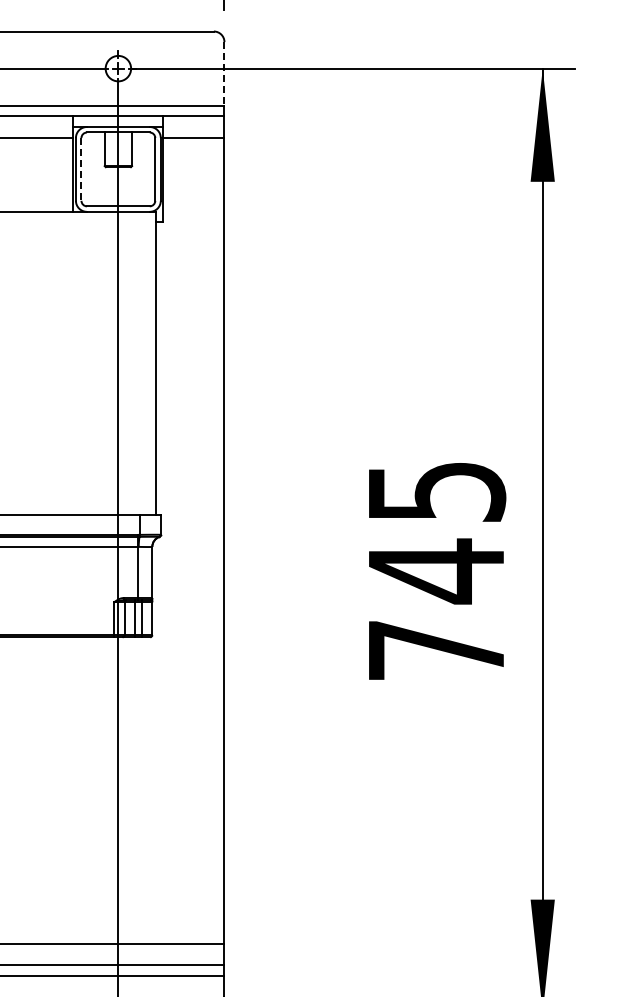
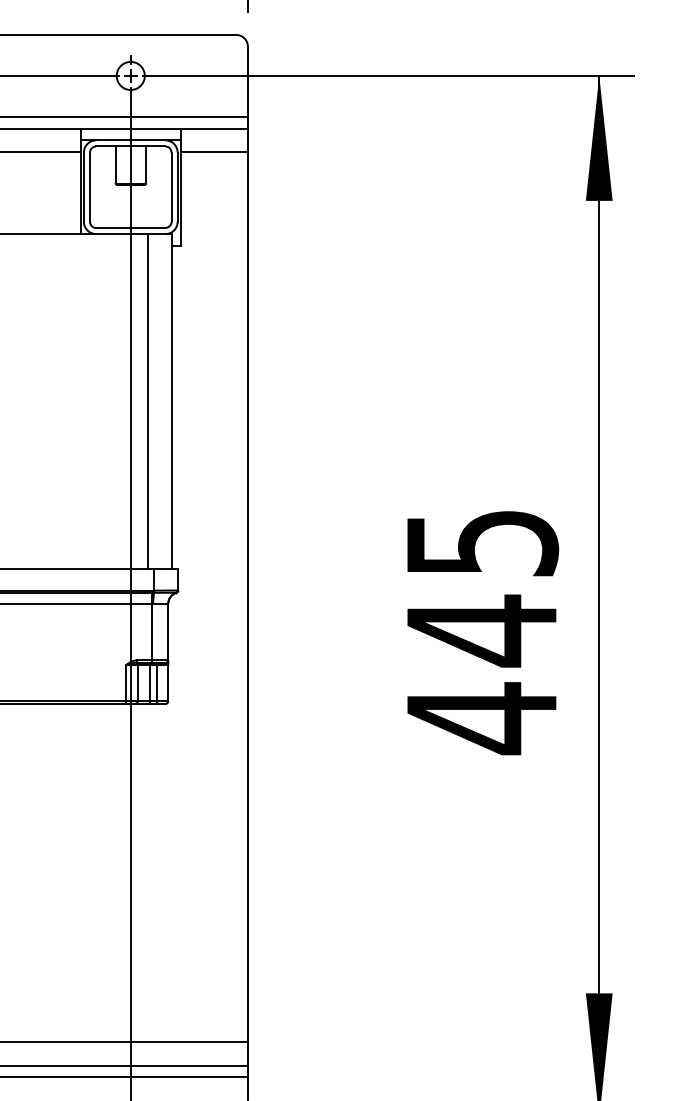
line: (224, 73) -> (247, 81), dashed -> solid
line: (81, 169) -> (90, 187), dashed -> solid
line: (134, 363) -> (148, 401), added
text: (436, 650) -> (481, 718), 745 -> 445

